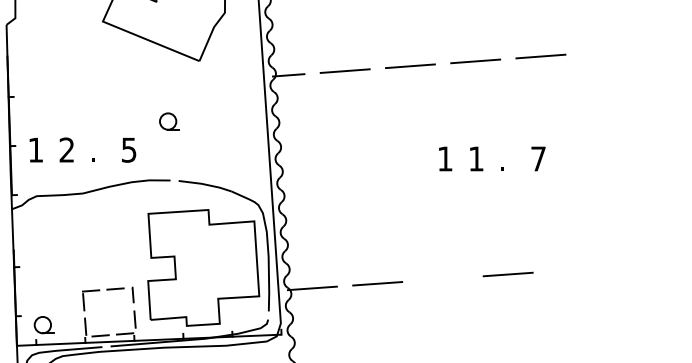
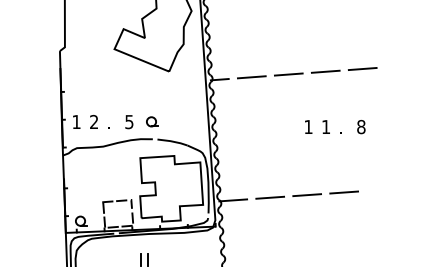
part: (169, 120) -> (152, 121), moved
text: (538, 157) -> (361, 126), 7 -> 8
line: (443, 279) -> (307, 195), added

